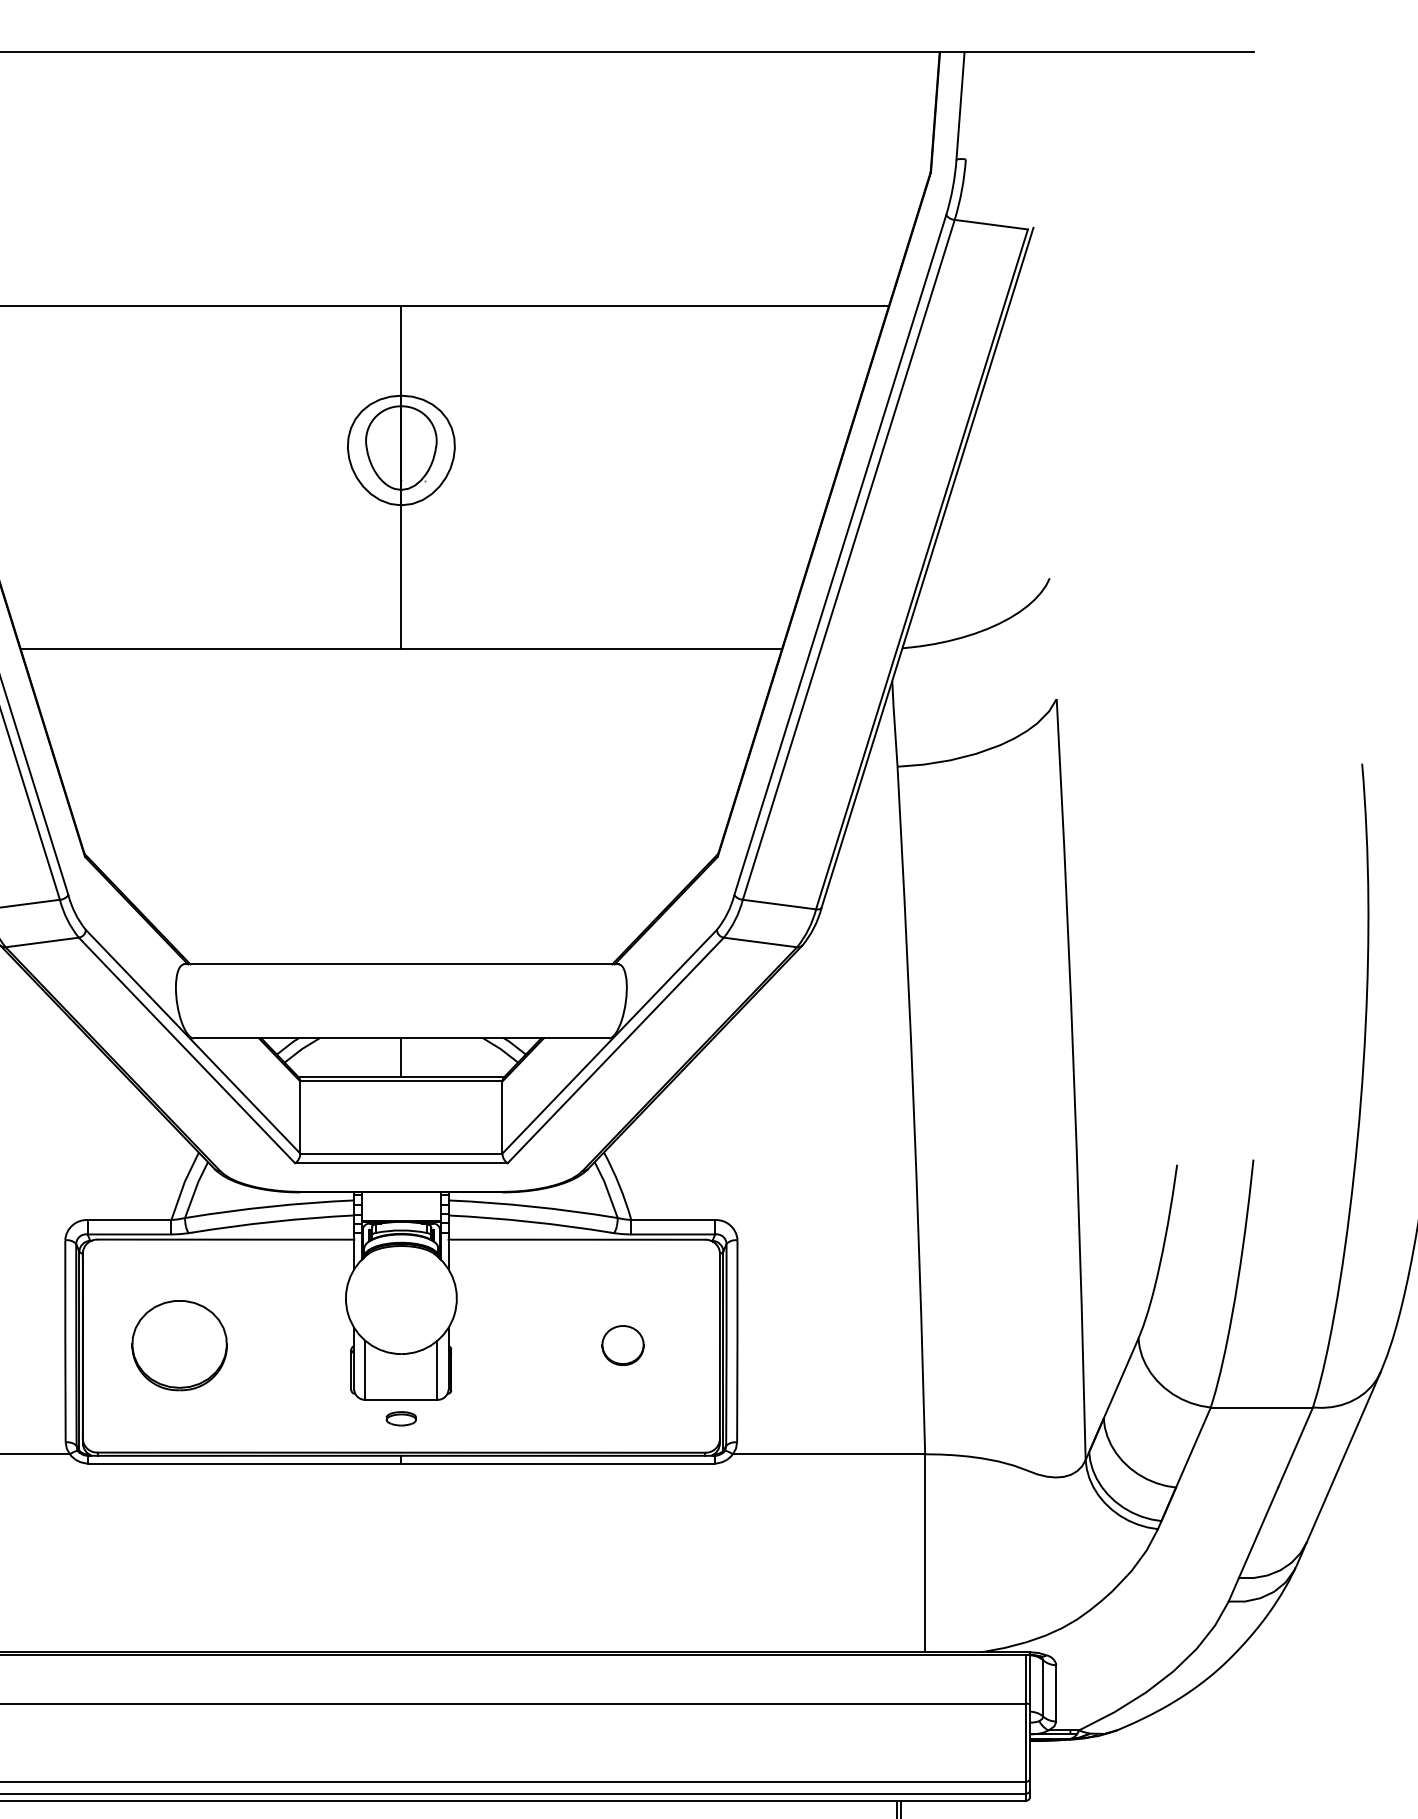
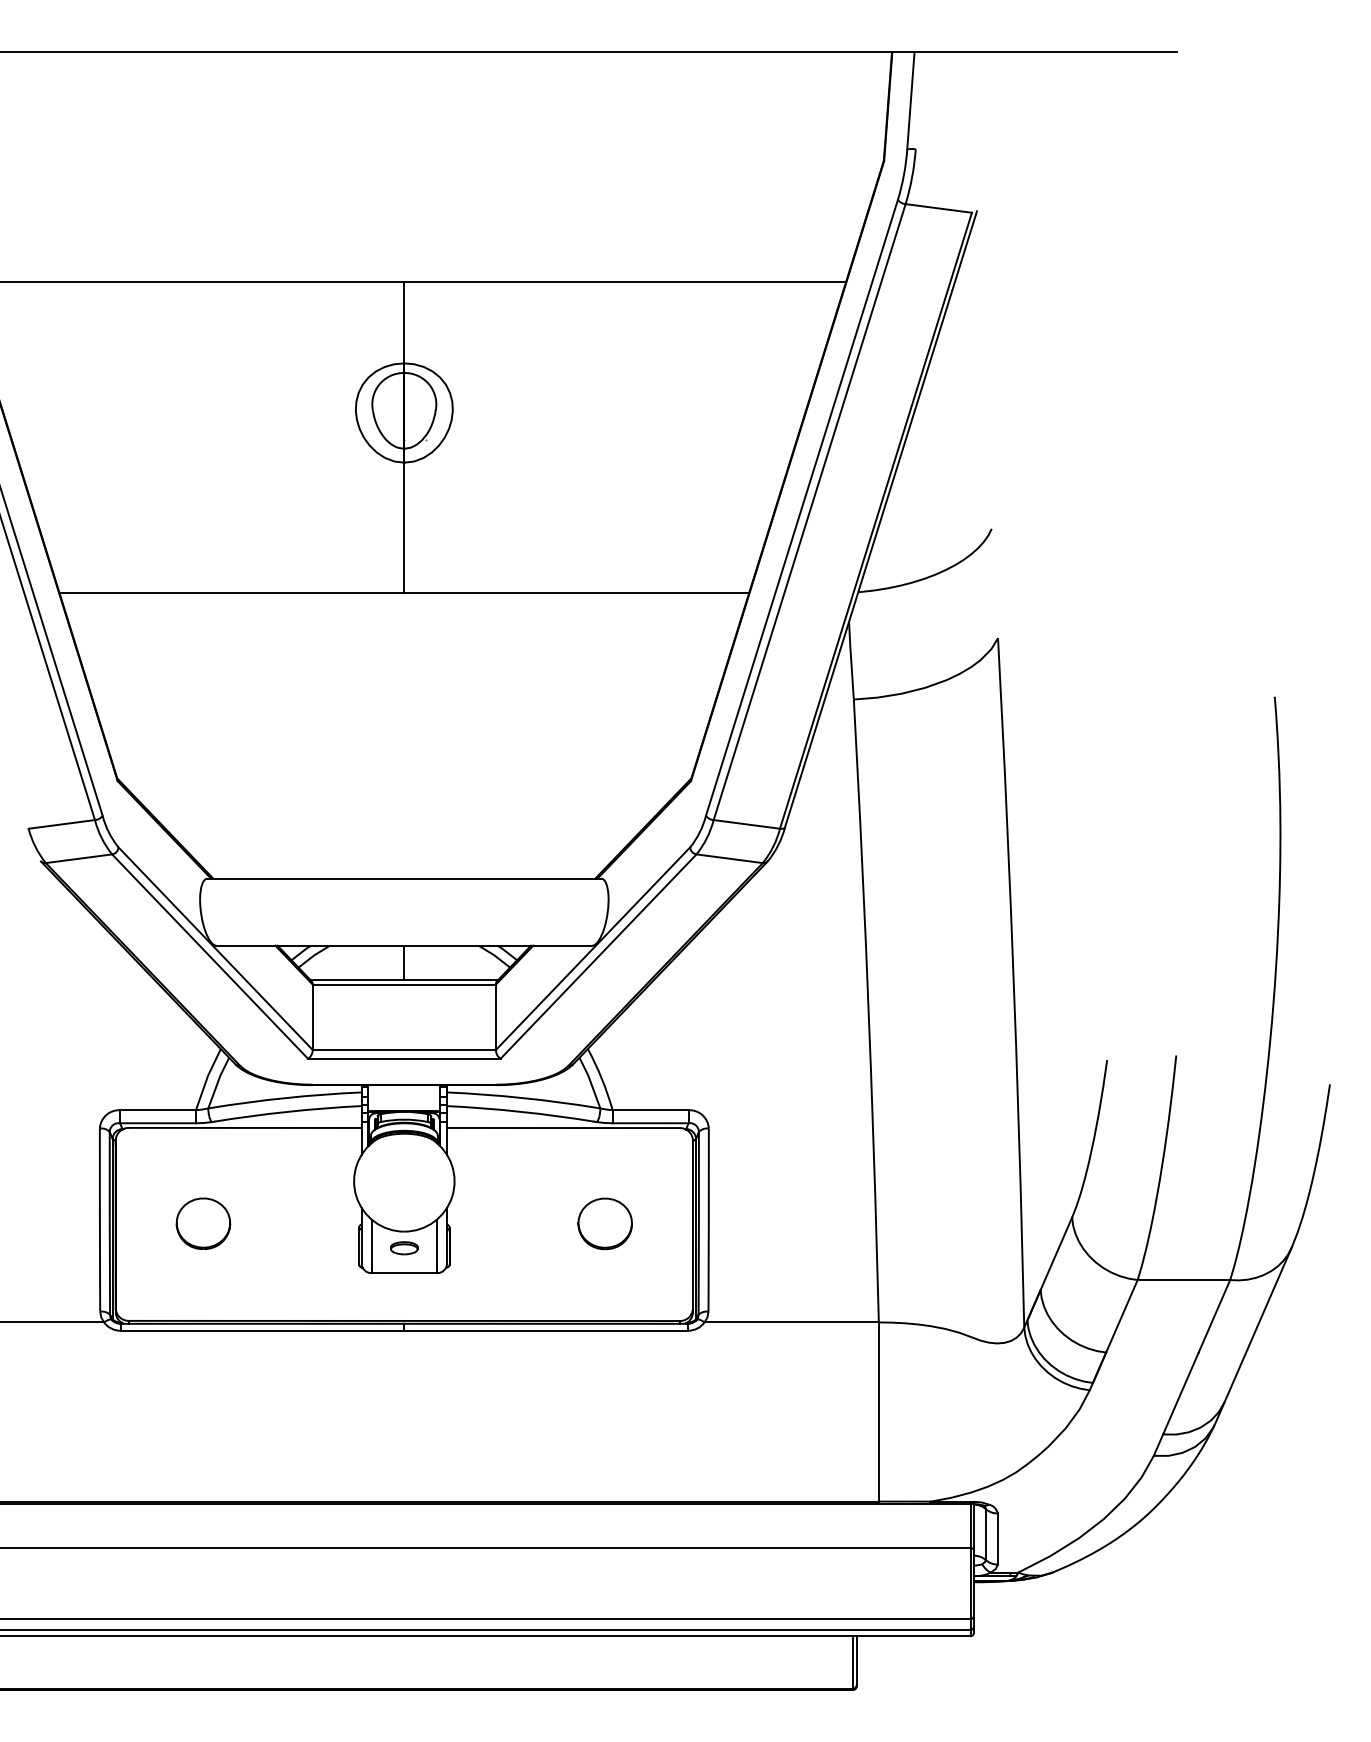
part: (179, 1345) -> (203, 1223), size x0.62
part: (622, 1345) -> (604, 1223), size x1.43
part: (401, 1419) -> (404, 1248), moved

